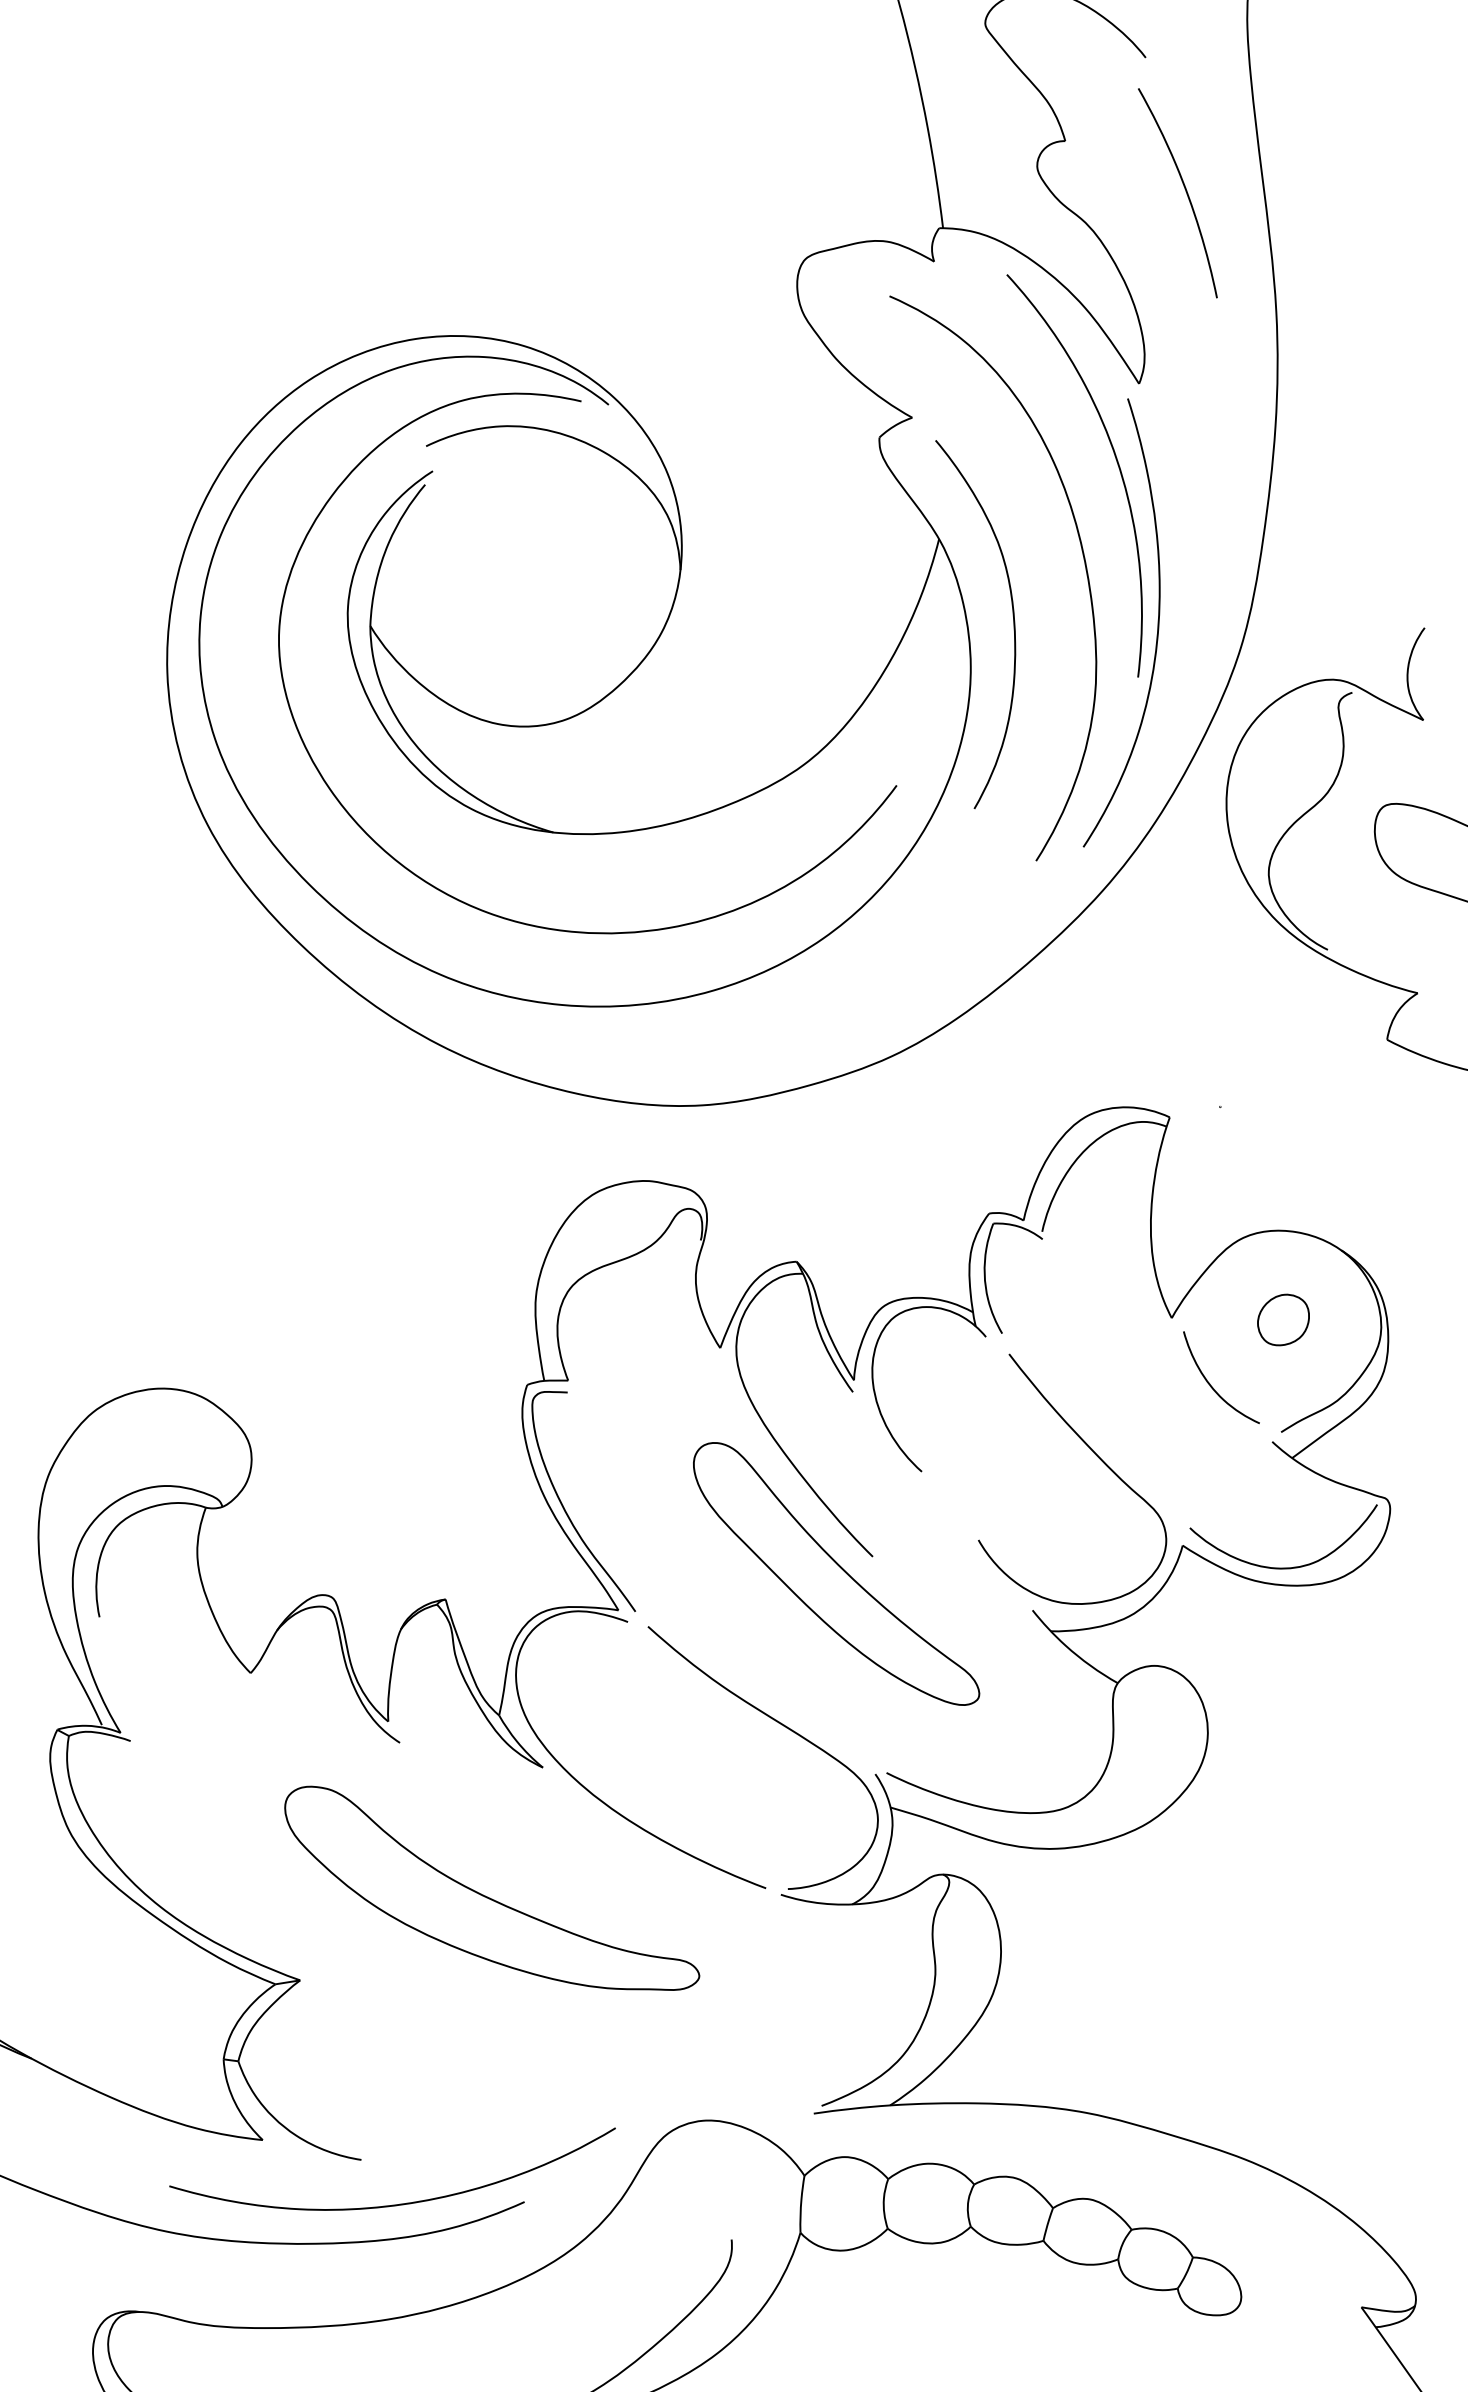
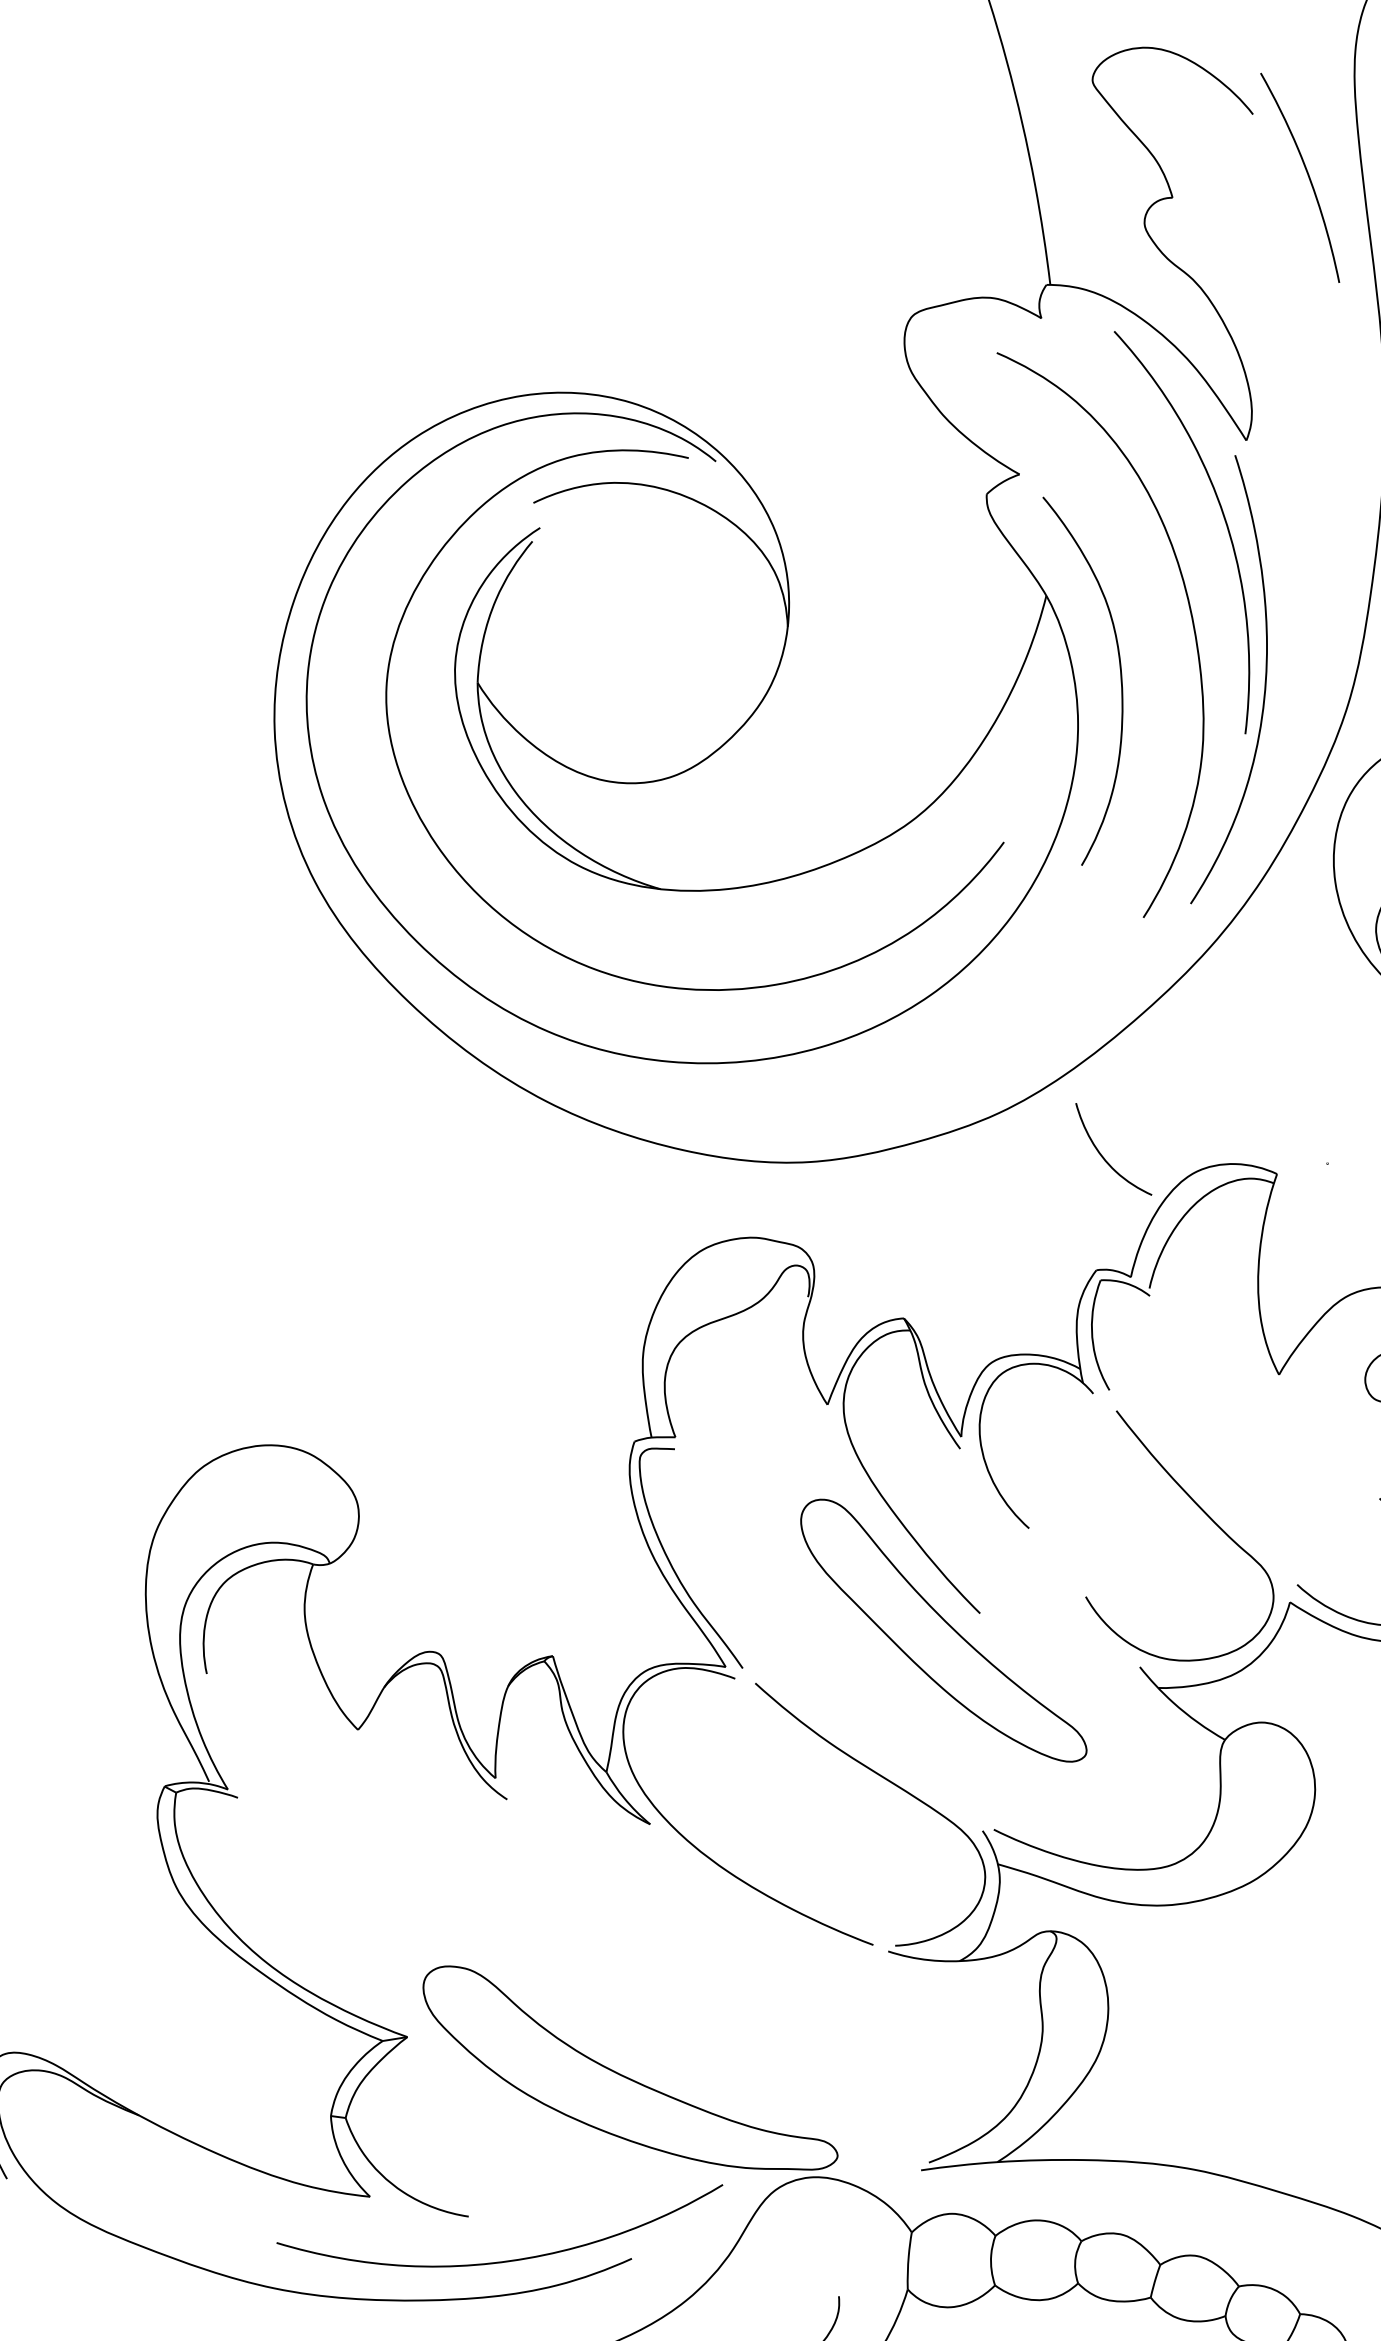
curve: (1184, 189) -> (1306, 174), moved
curve: (1210, 1383) -> (1102, 1155), moved
part: (487, 1896) -> (625, 2076), moved

